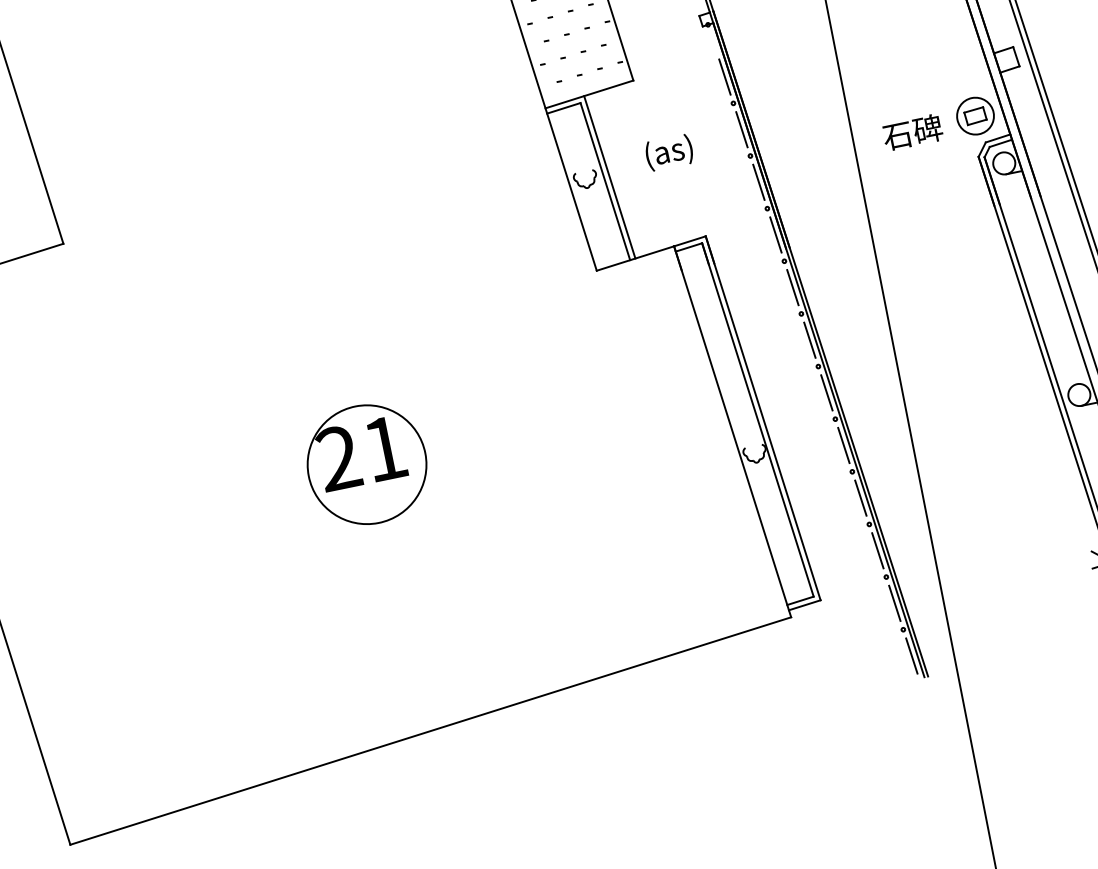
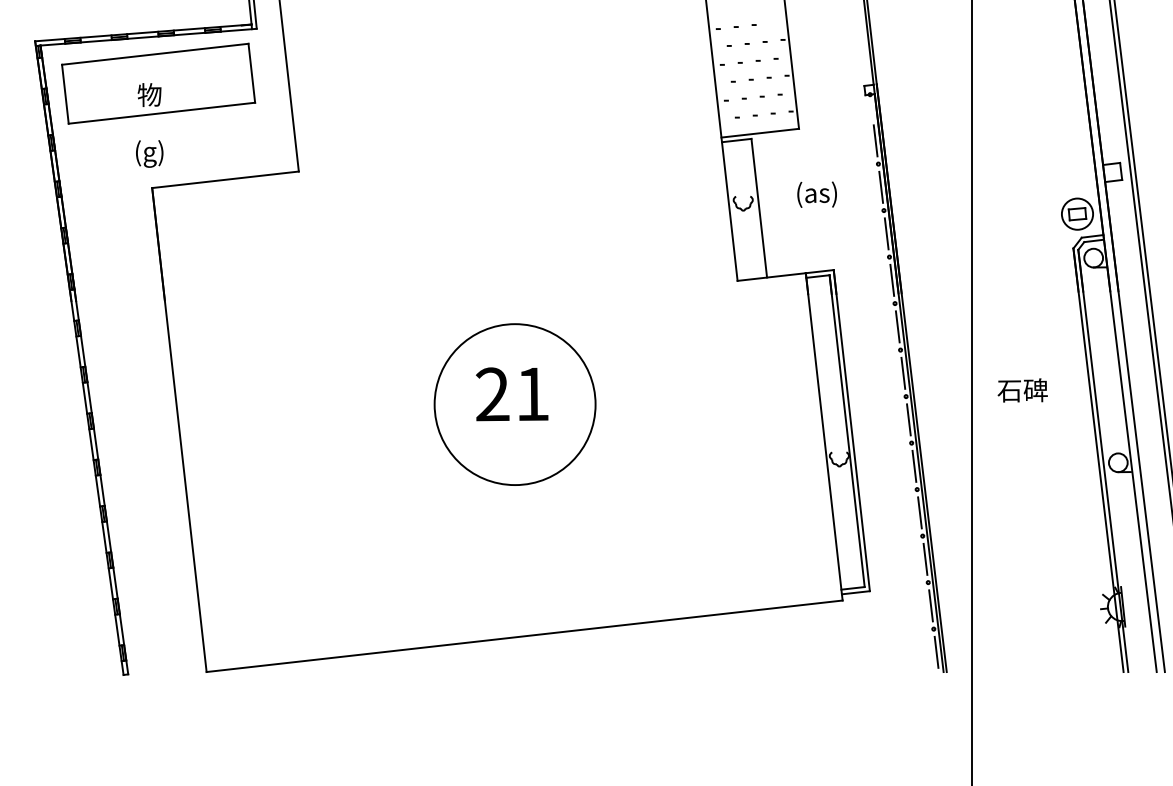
text: (912, 132) -> (1022, 390), moved
line: (609, 177) -> (763, 205), removed
circle: (366, 464) -> (514, 404), size x1.6

